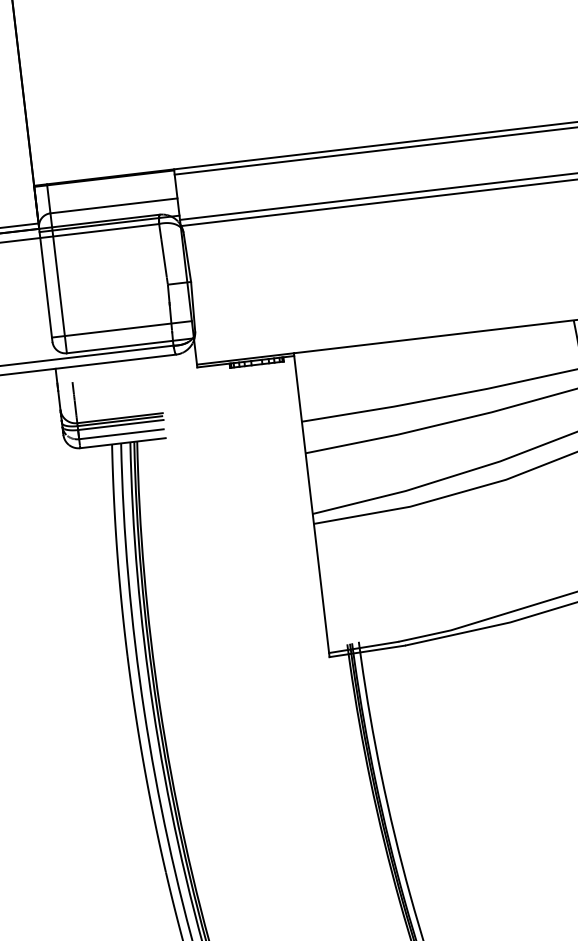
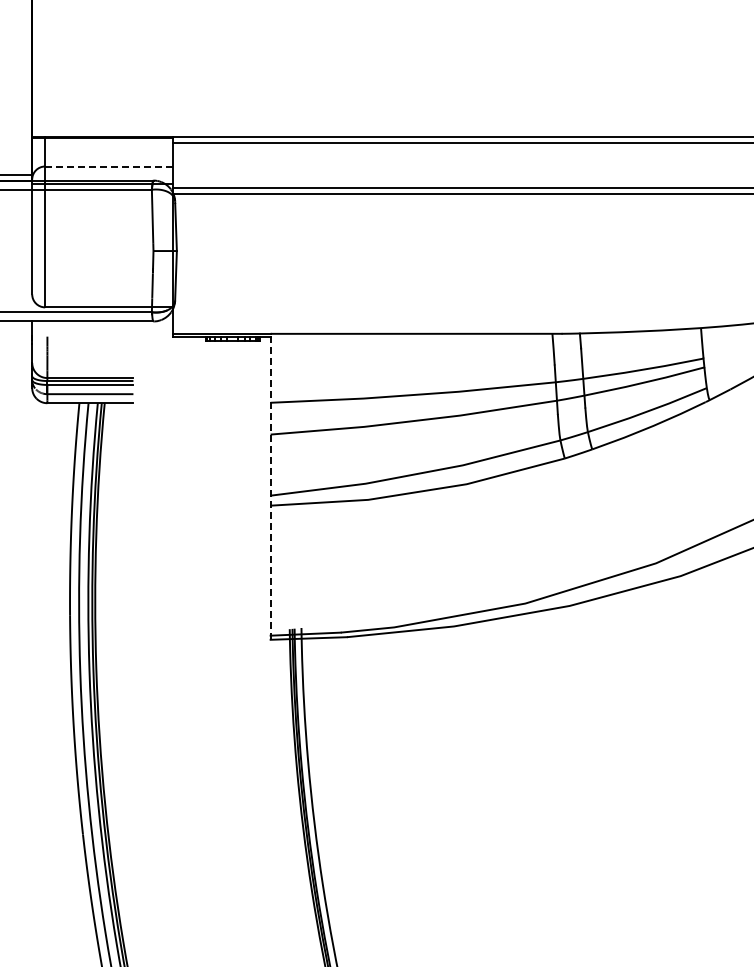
line: (114, 205) -> (109, 166), solid -> dashed
line: (121, 329) -> (102, 290), removed
line: (311, 504) -> (270, 486), solid -> dashed

